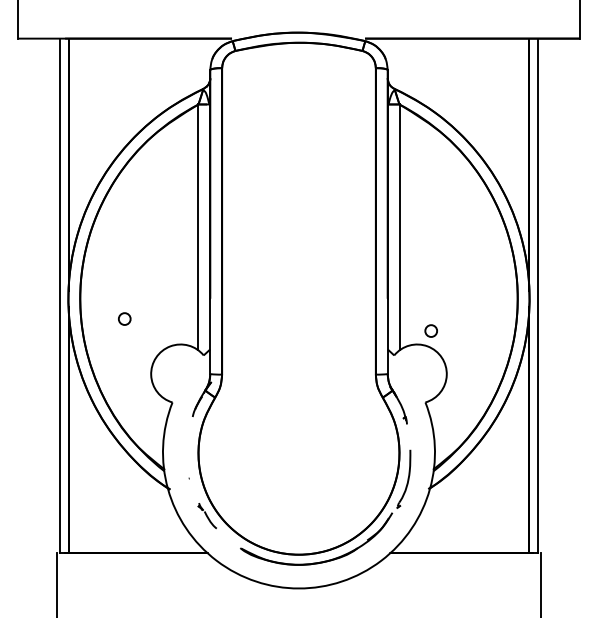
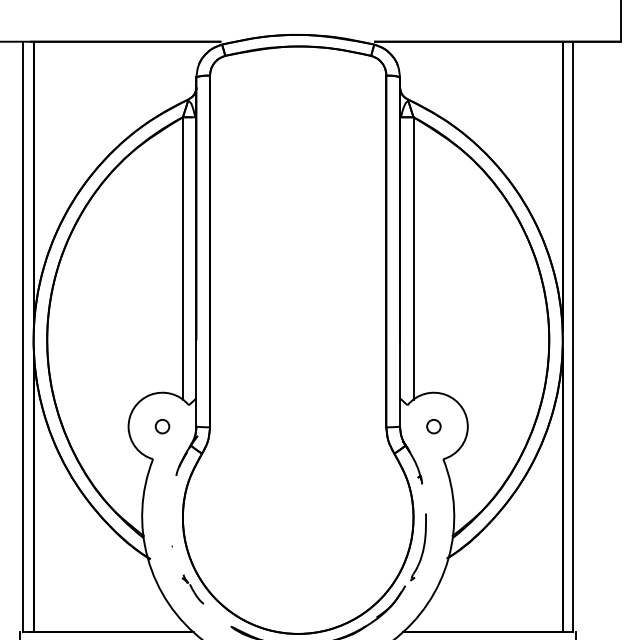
circle: (124, 318) -> (162, 425), moved
circle: (430, 330) -> (433, 425), moved

